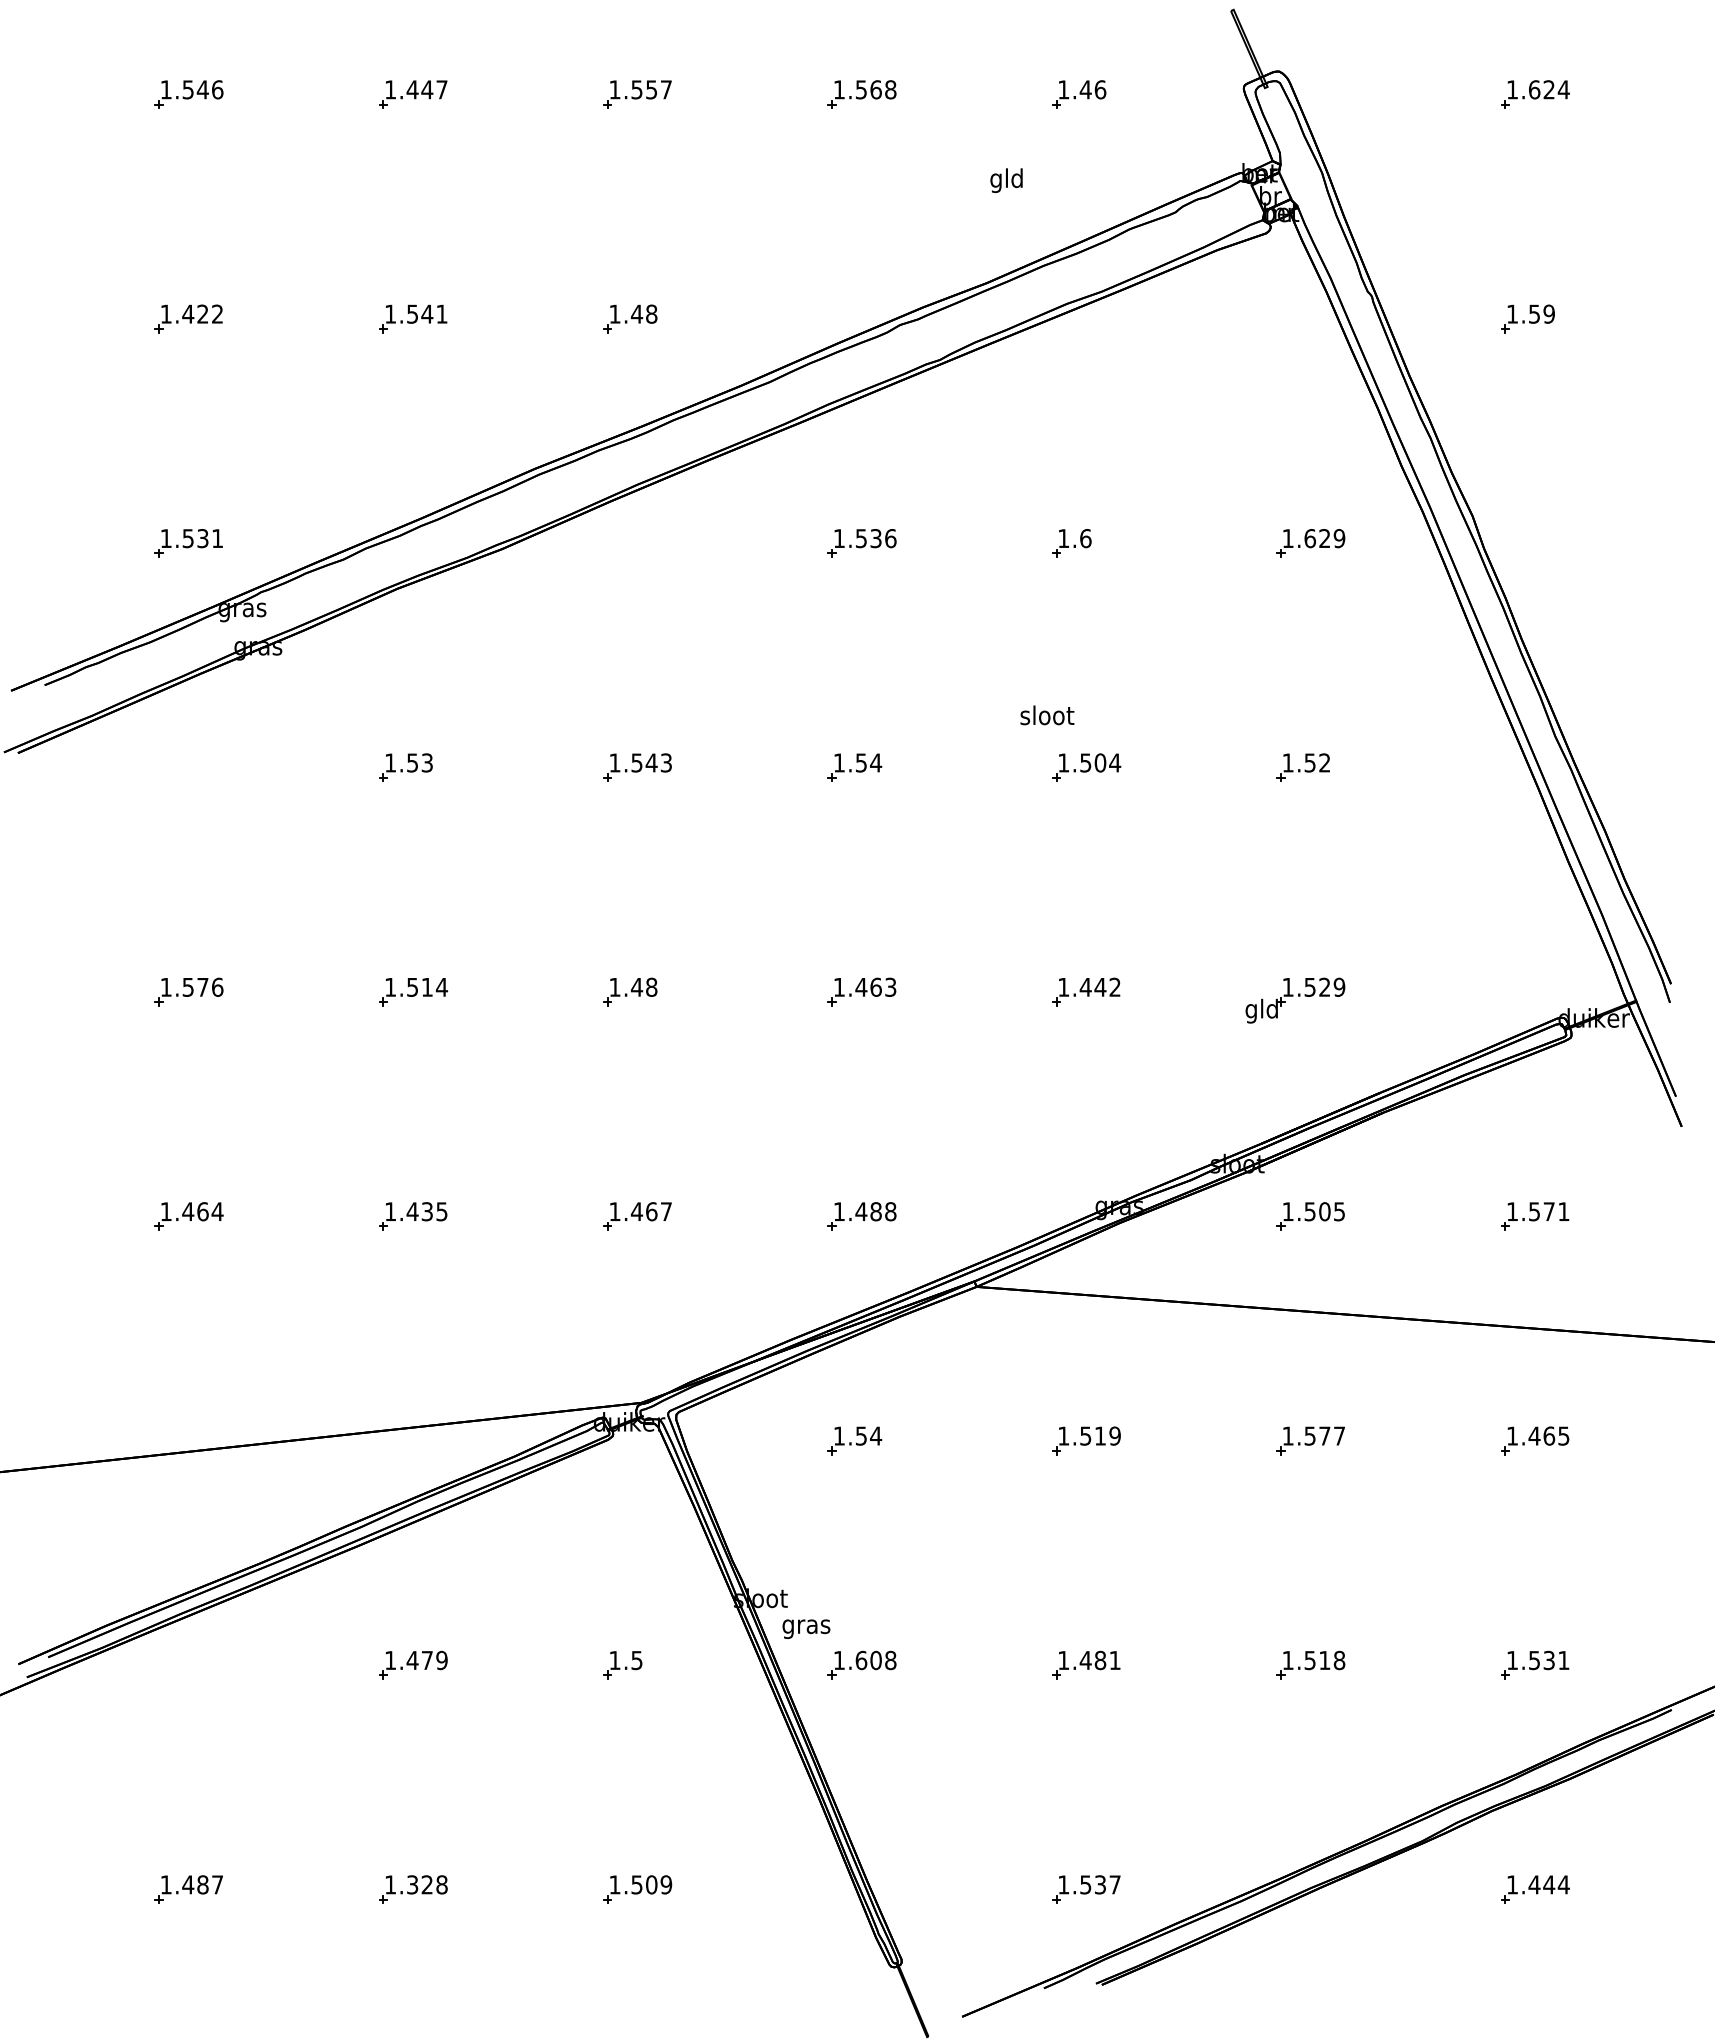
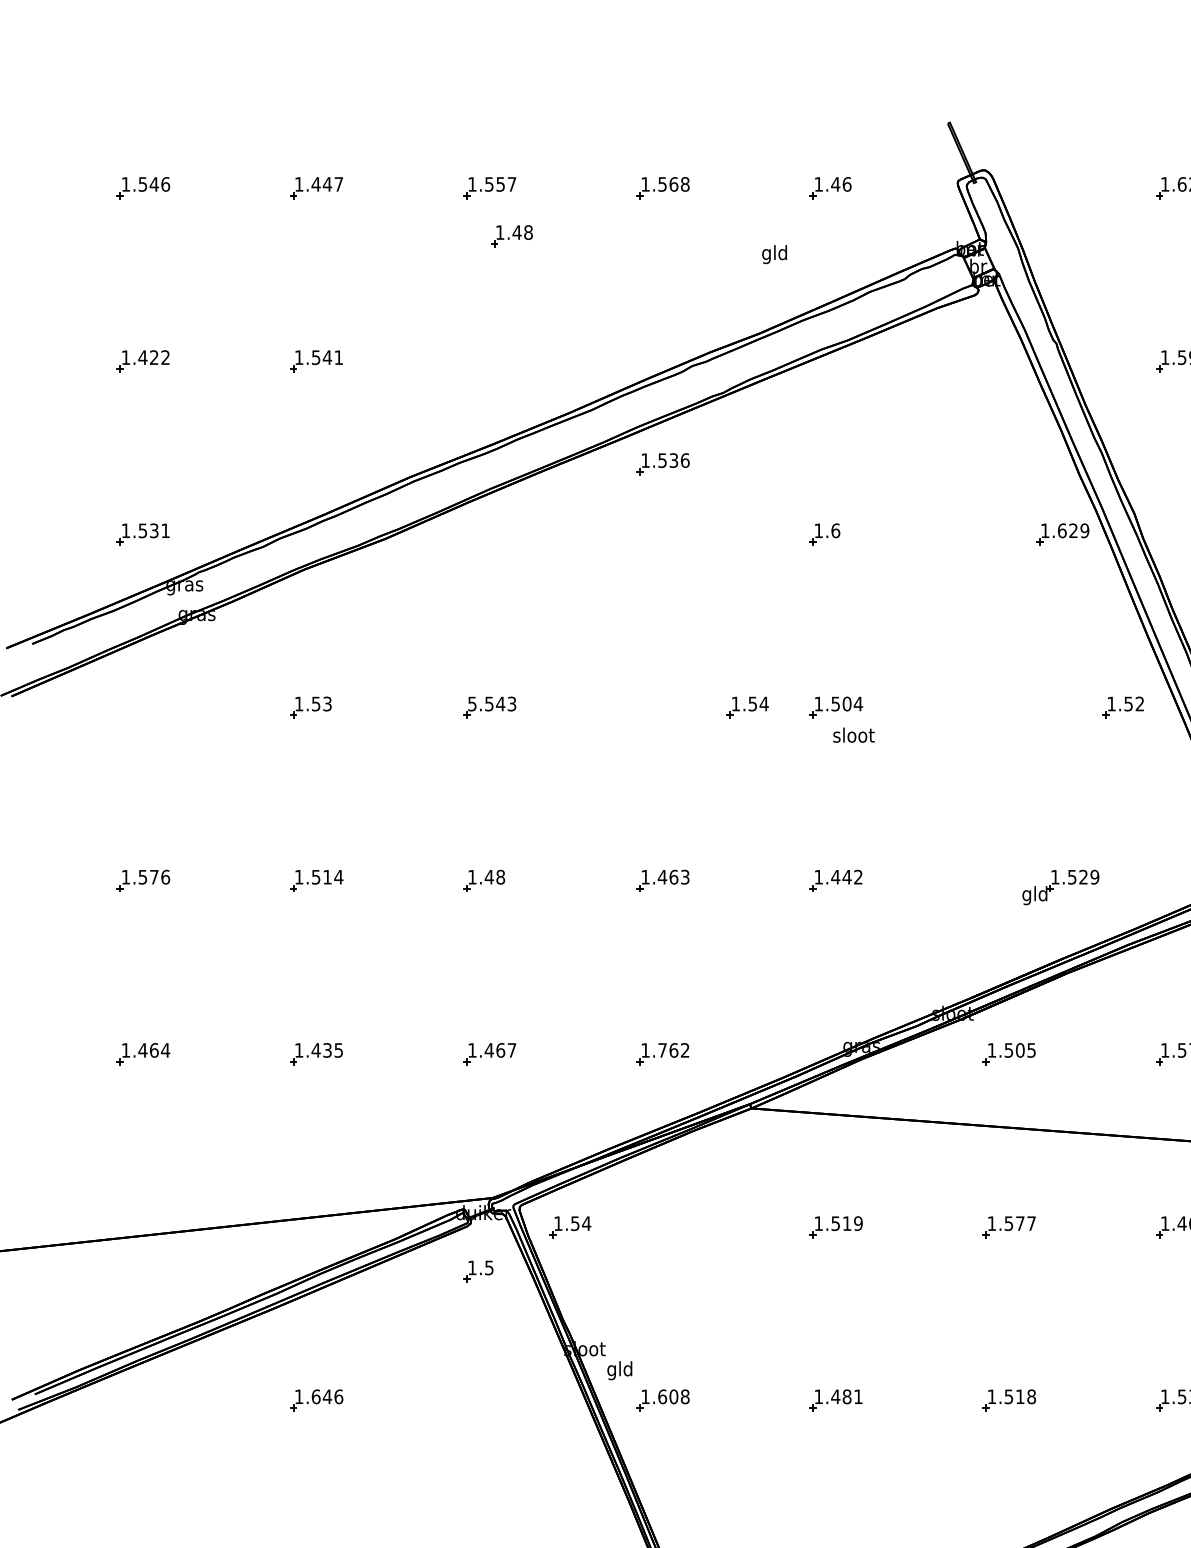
part: (630, 318) -> (512, 235), moved
part: (861, 543) -> (662, 464), moved
part: (1310, 543) -> (1062, 534), moved
text: (1047, 715) -> (854, 735), moved
text: (614, 762) -> (471, 703), 1.543 -> 5.543
part: (854, 767) -> (747, 707), moved
part: (1302, 767) -> (1122, 707), moved
part: (1295, 1000) -> (1060, 887), moved
text: (875, 1211) -> (673, 1050), 1.488 -> 1.762
part: (854, 1440) -> (570, 1227), moved
text: (806, 1626) -> (620, 1370), gras -> gld
text: (426, 1660) -> (326, 1396), 1.479 -> 1.646
part: (622, 1665) -> (478, 1271), moved

